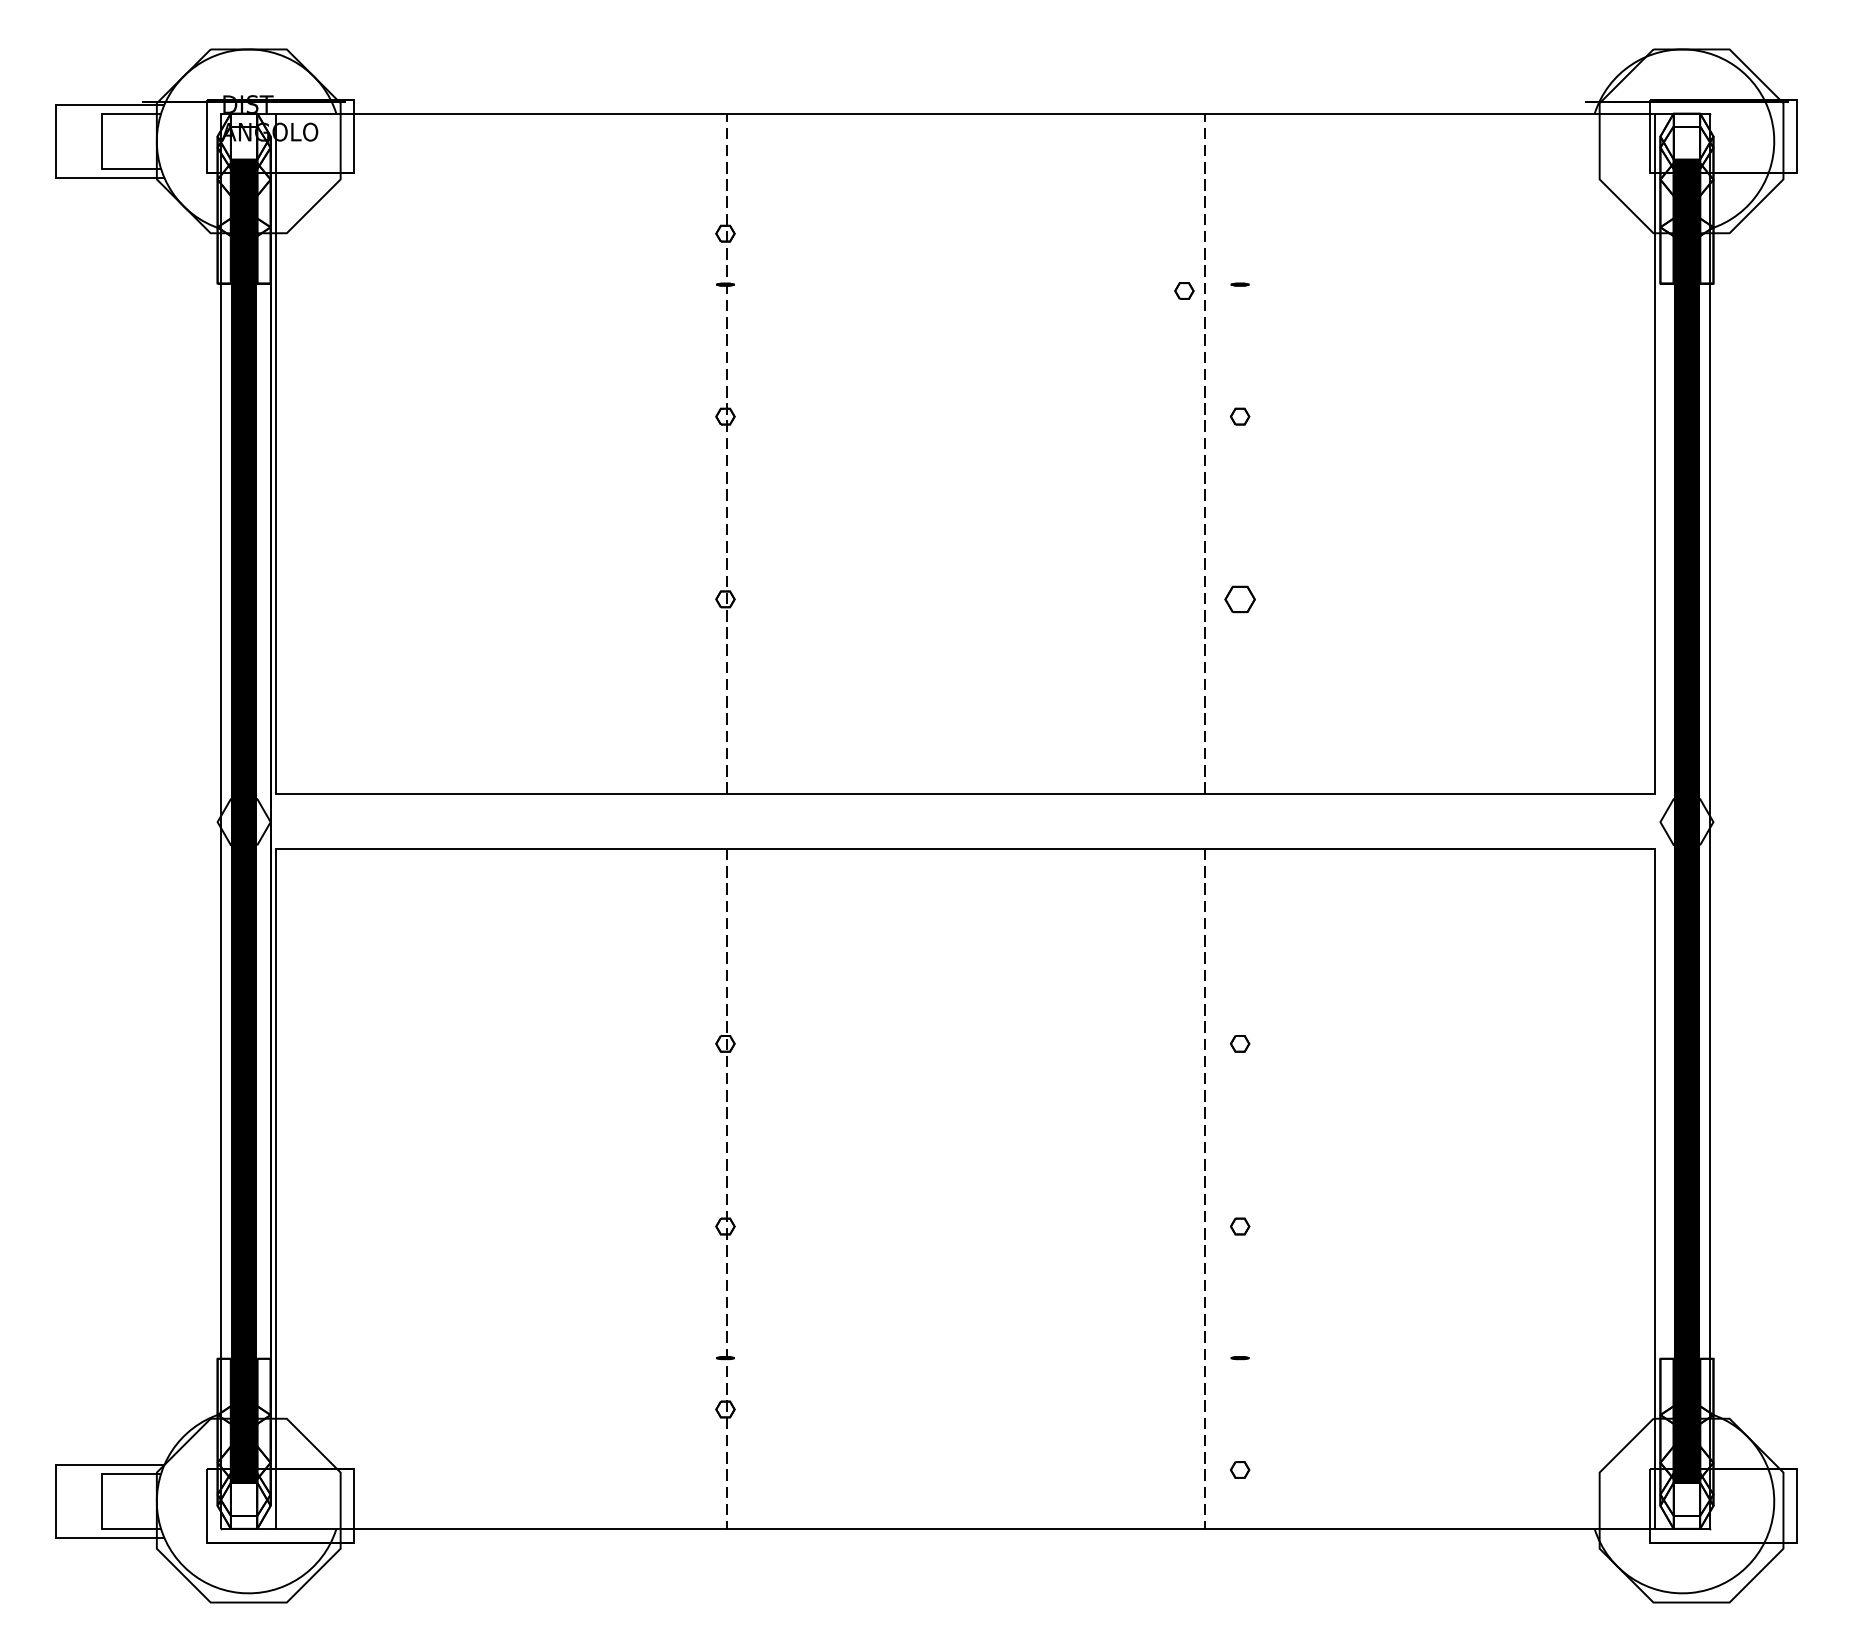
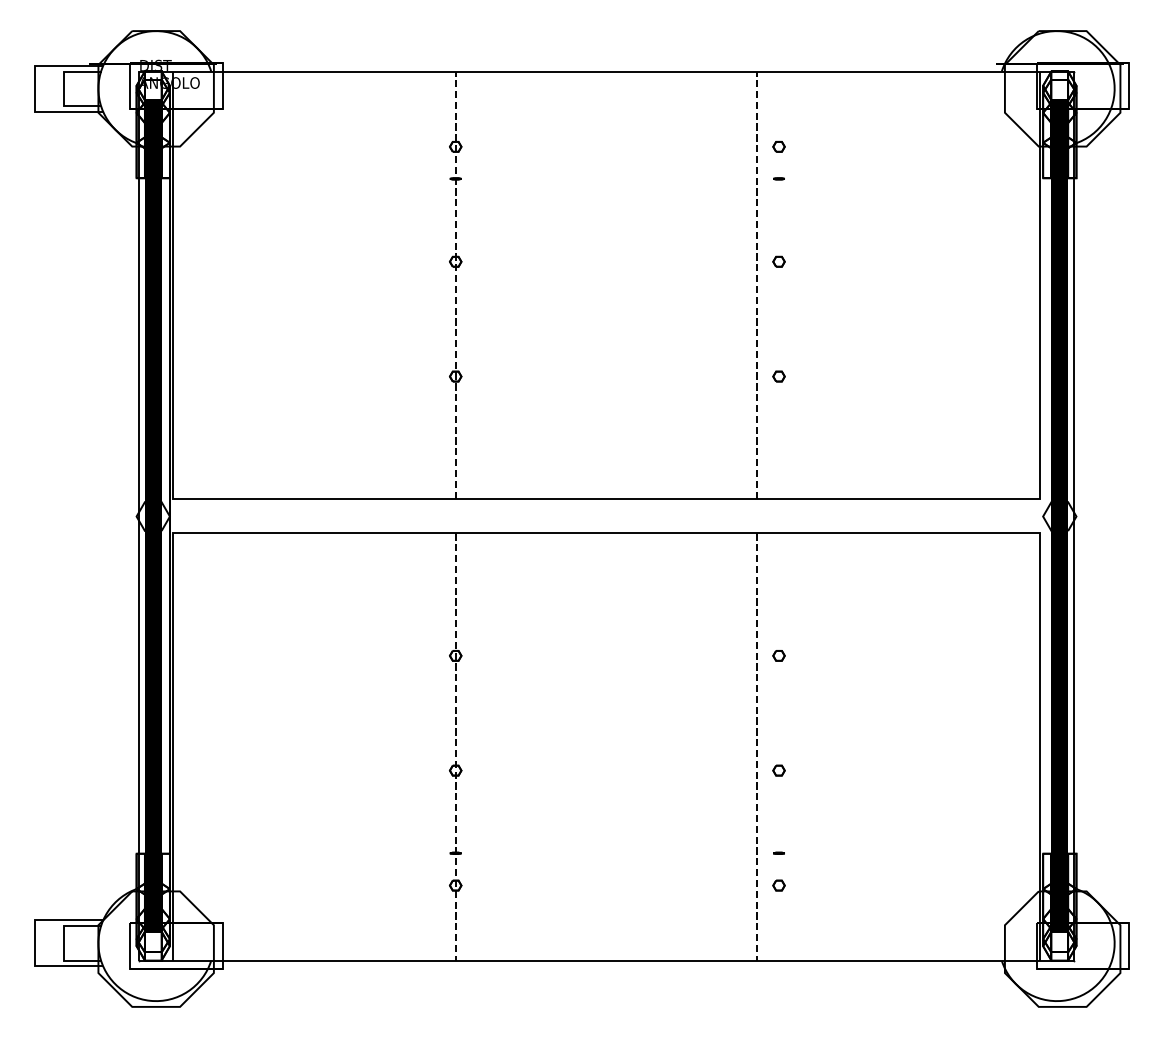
part: (1183, 290) -> (778, 146), moved
part: (1239, 599) -> (778, 376), size x0.62
part: (1239, 1469) -> (778, 885), moved

